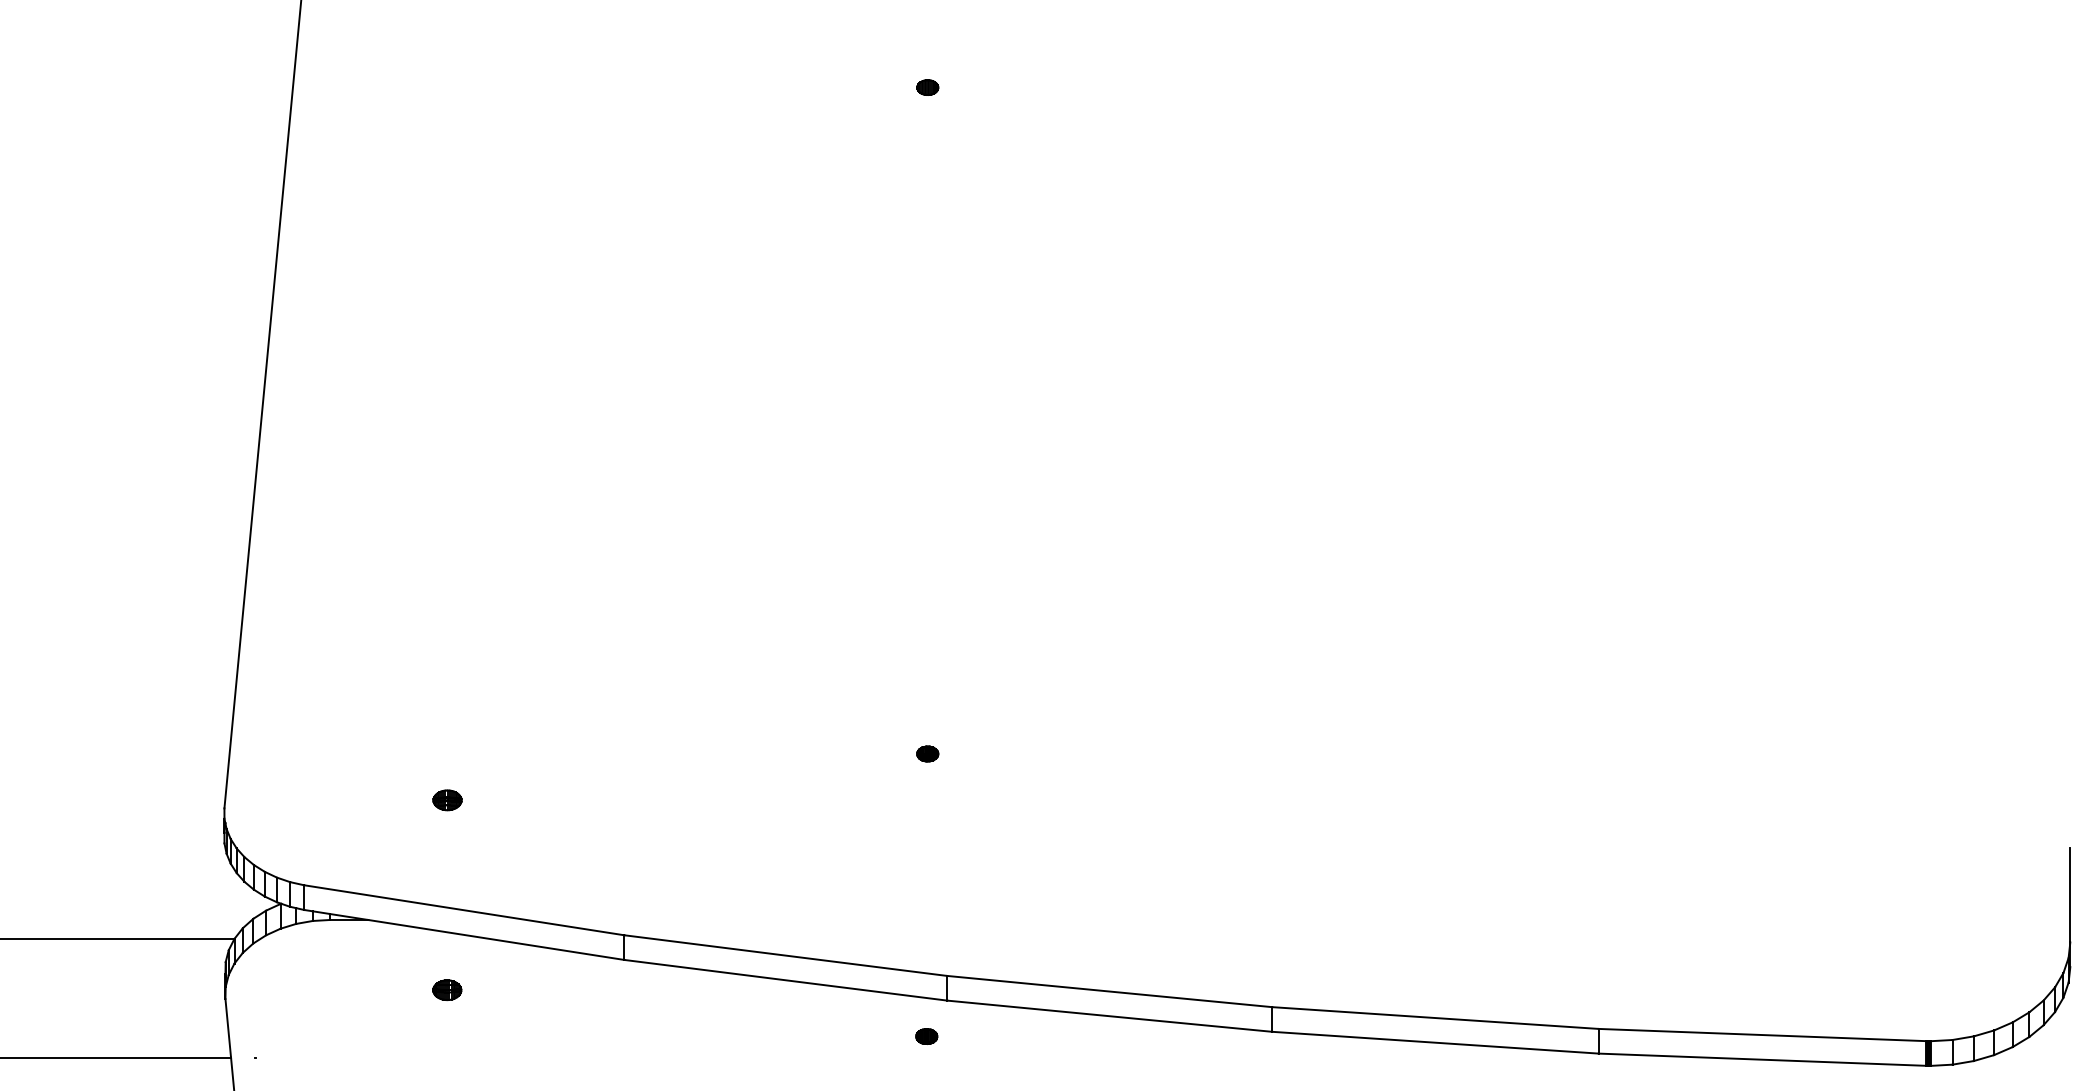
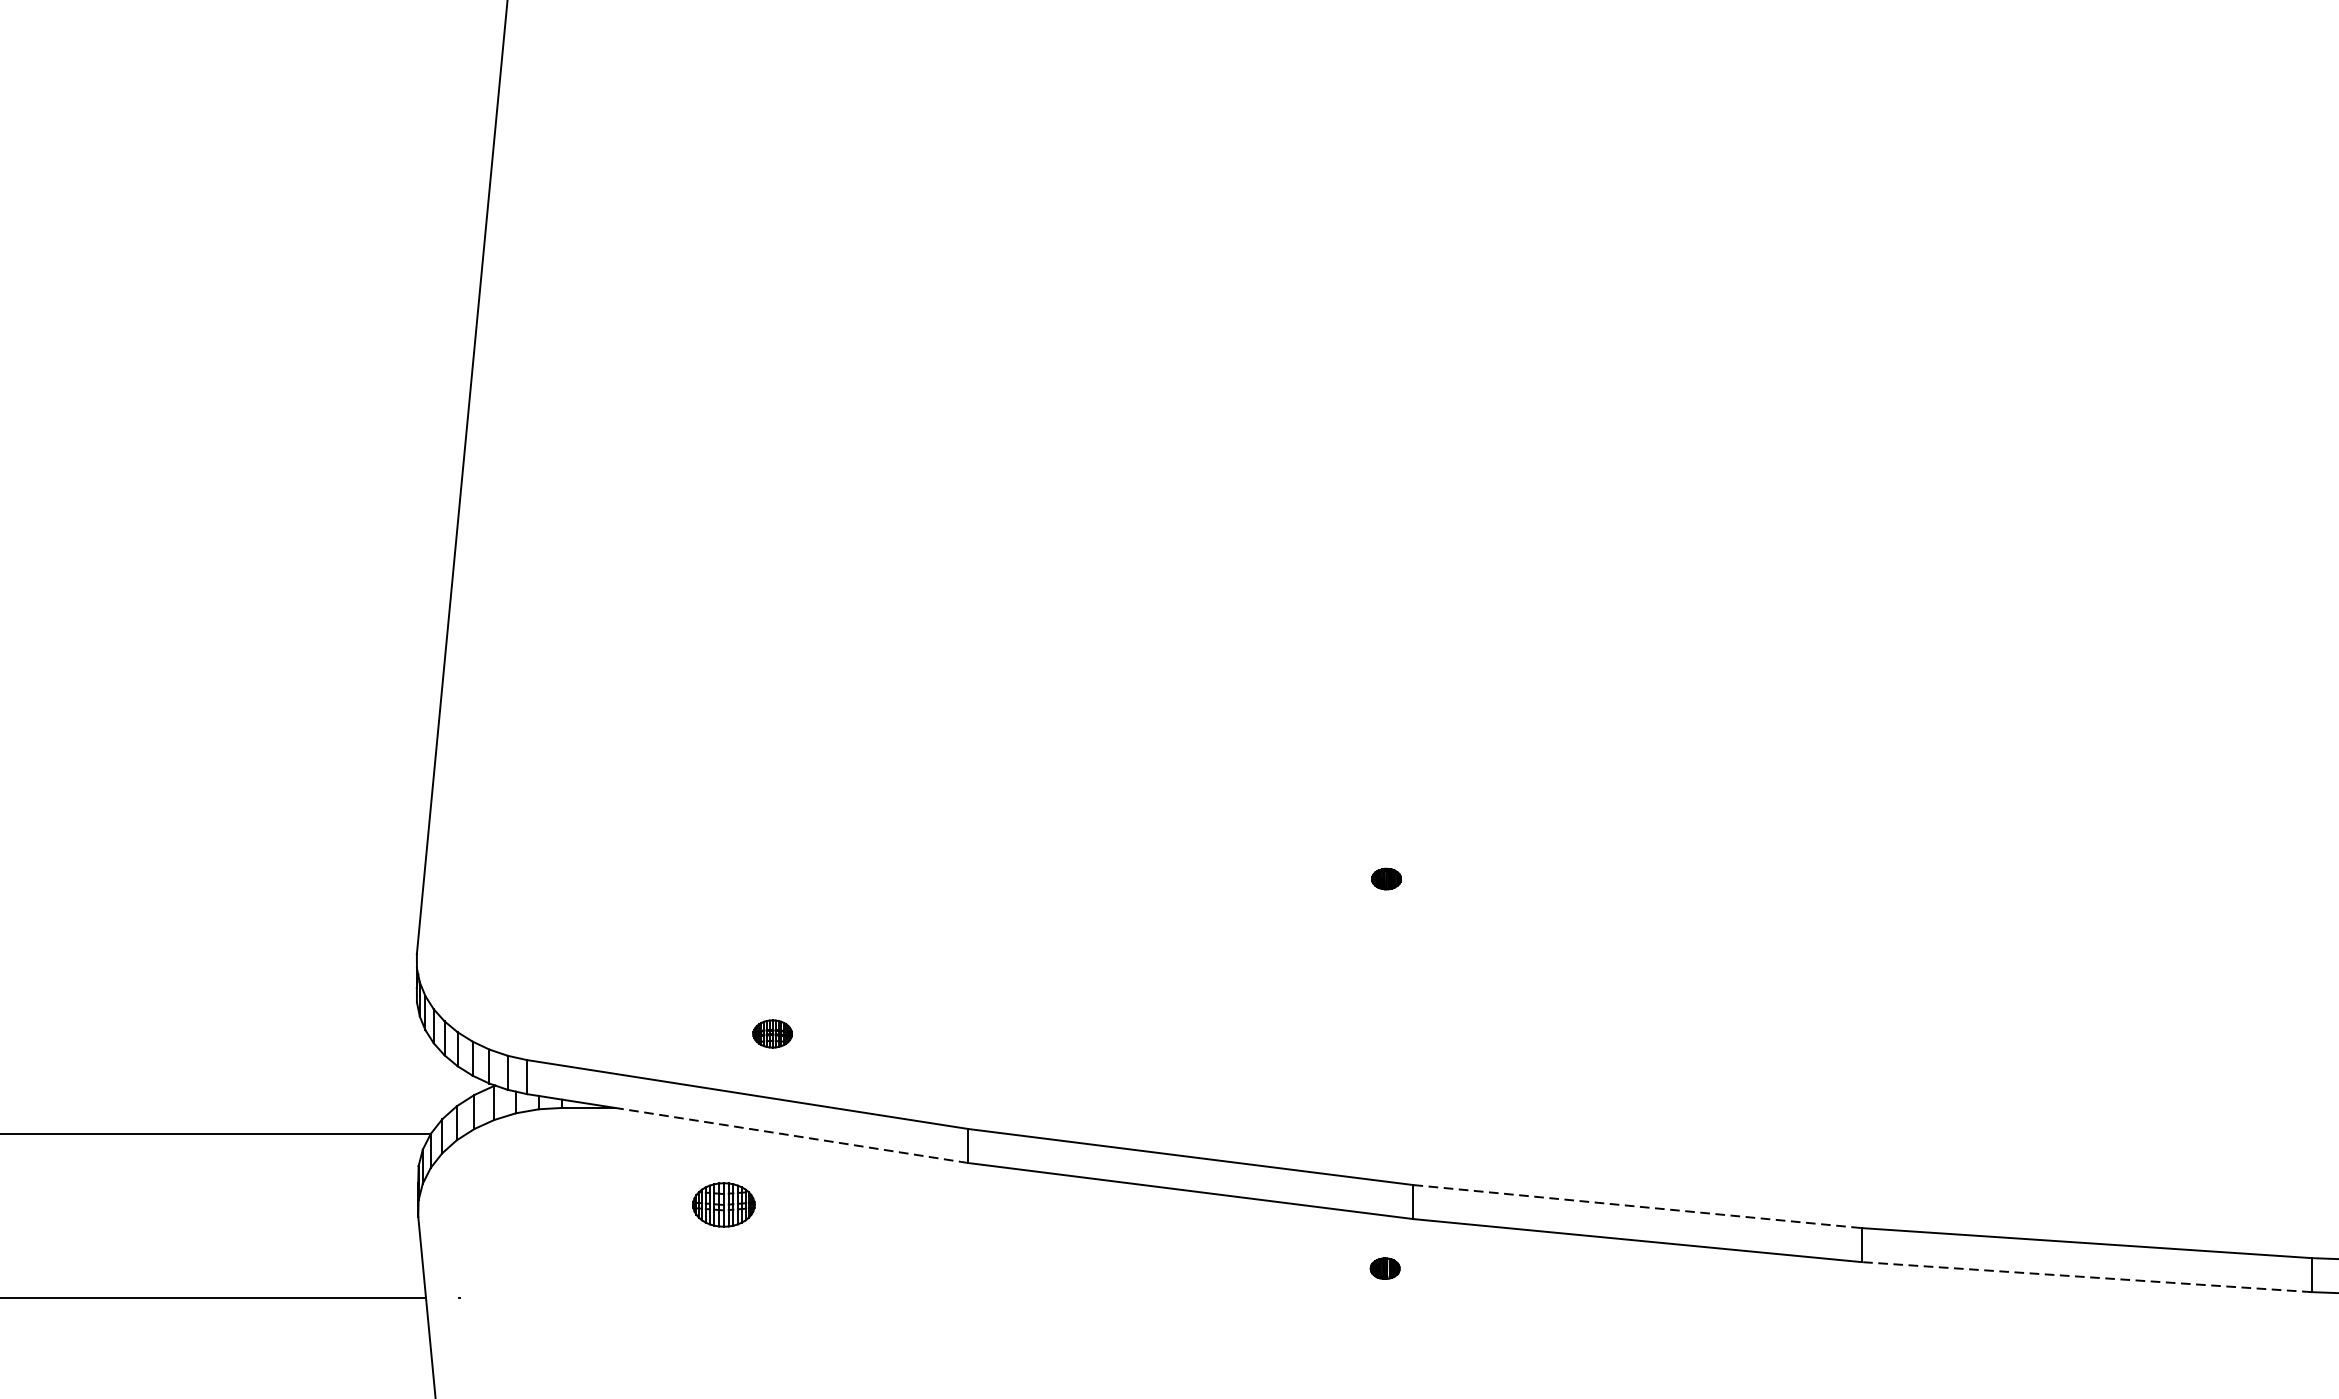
part: (447, 800) -> (772, 1034), moved
line: (496, 939) -> (791, 1134), solid -> dashed
part: (447, 989) -> (724, 1203), size x1.6
line: (1110, 991) -> (1638, 1206), solid -> dashed
line: (1435, 1042) -> (2086, 1276), solid -> dashed

